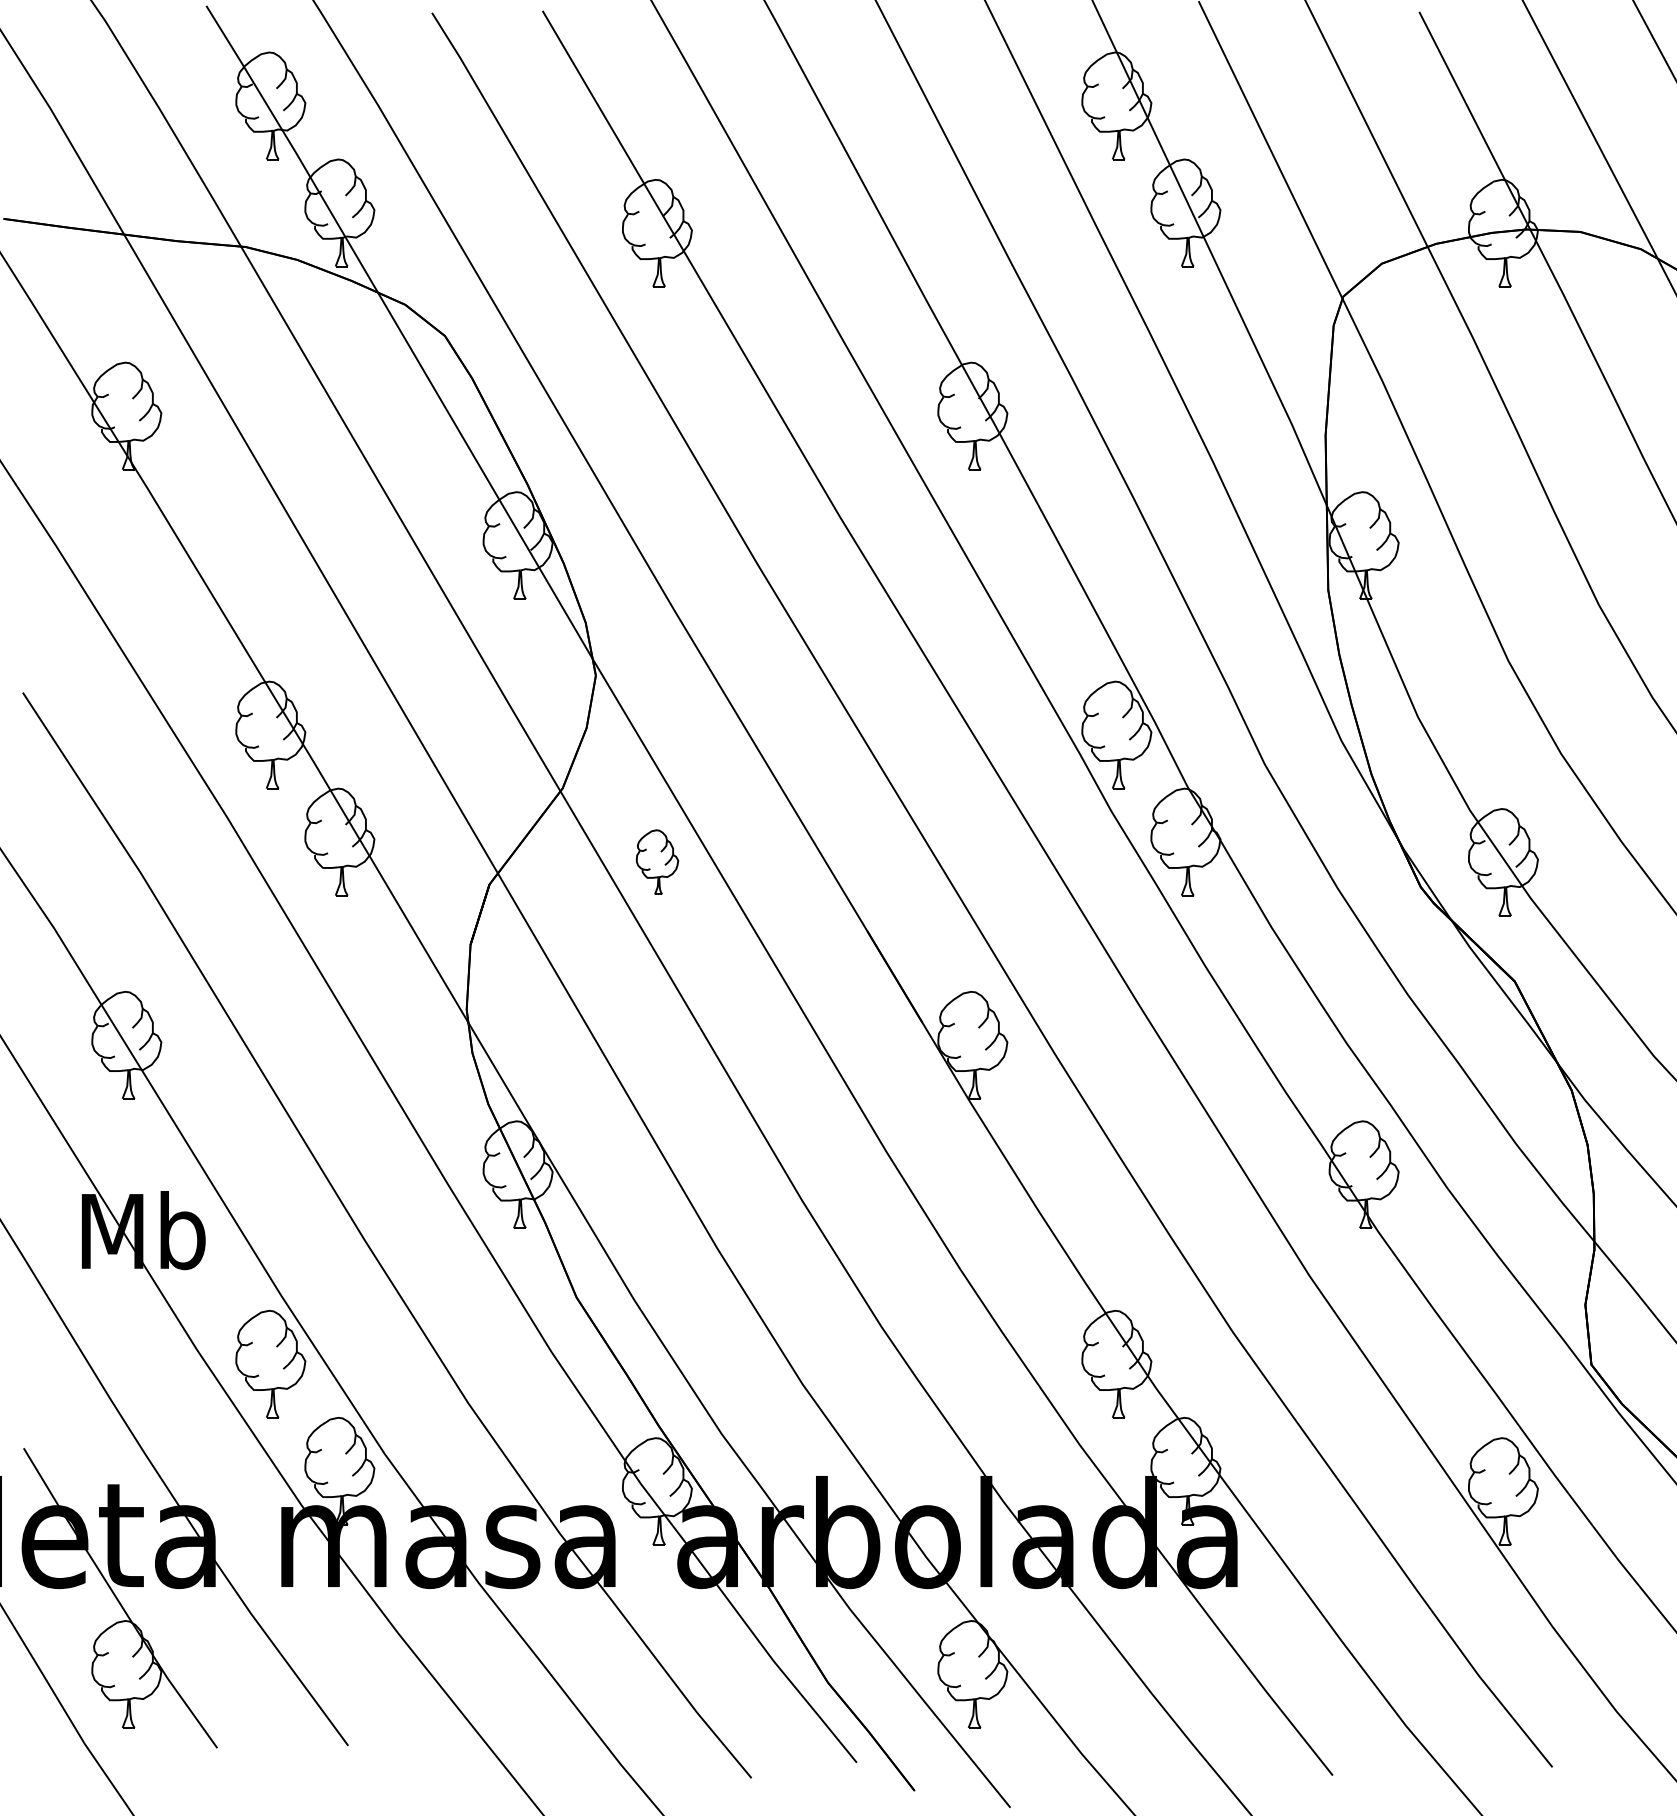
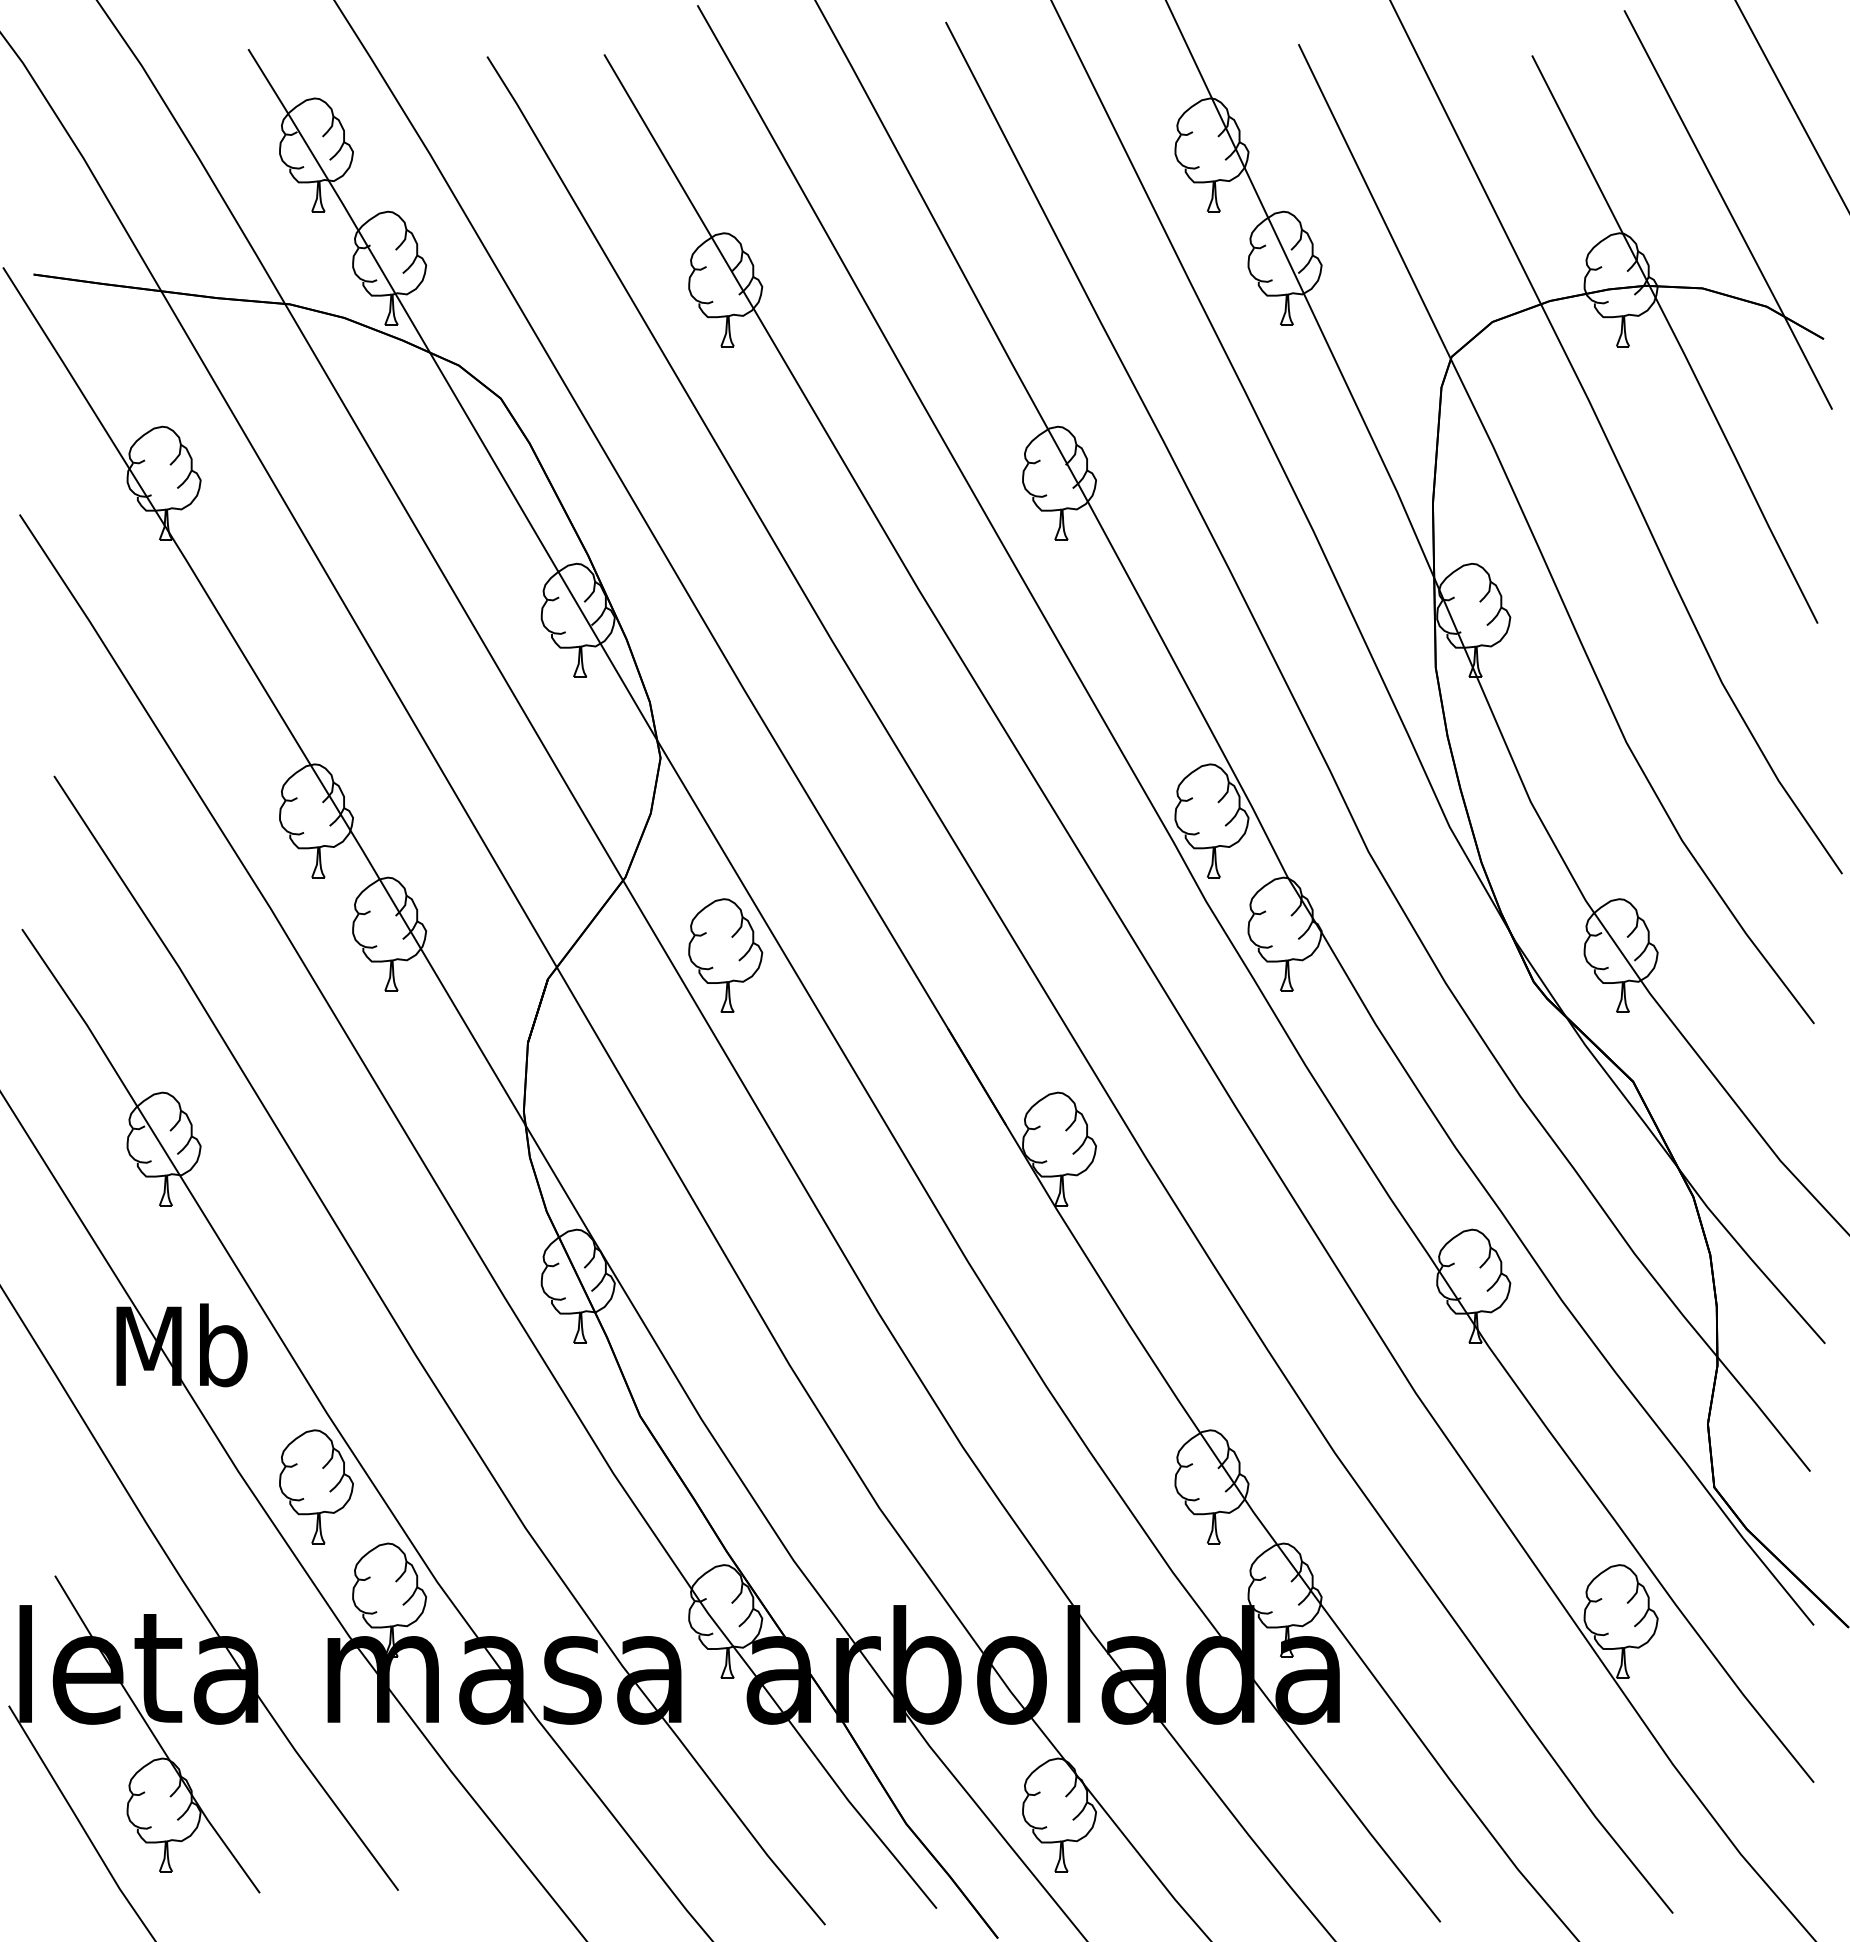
part: (657, 862) -> (725, 955), size x1.67

